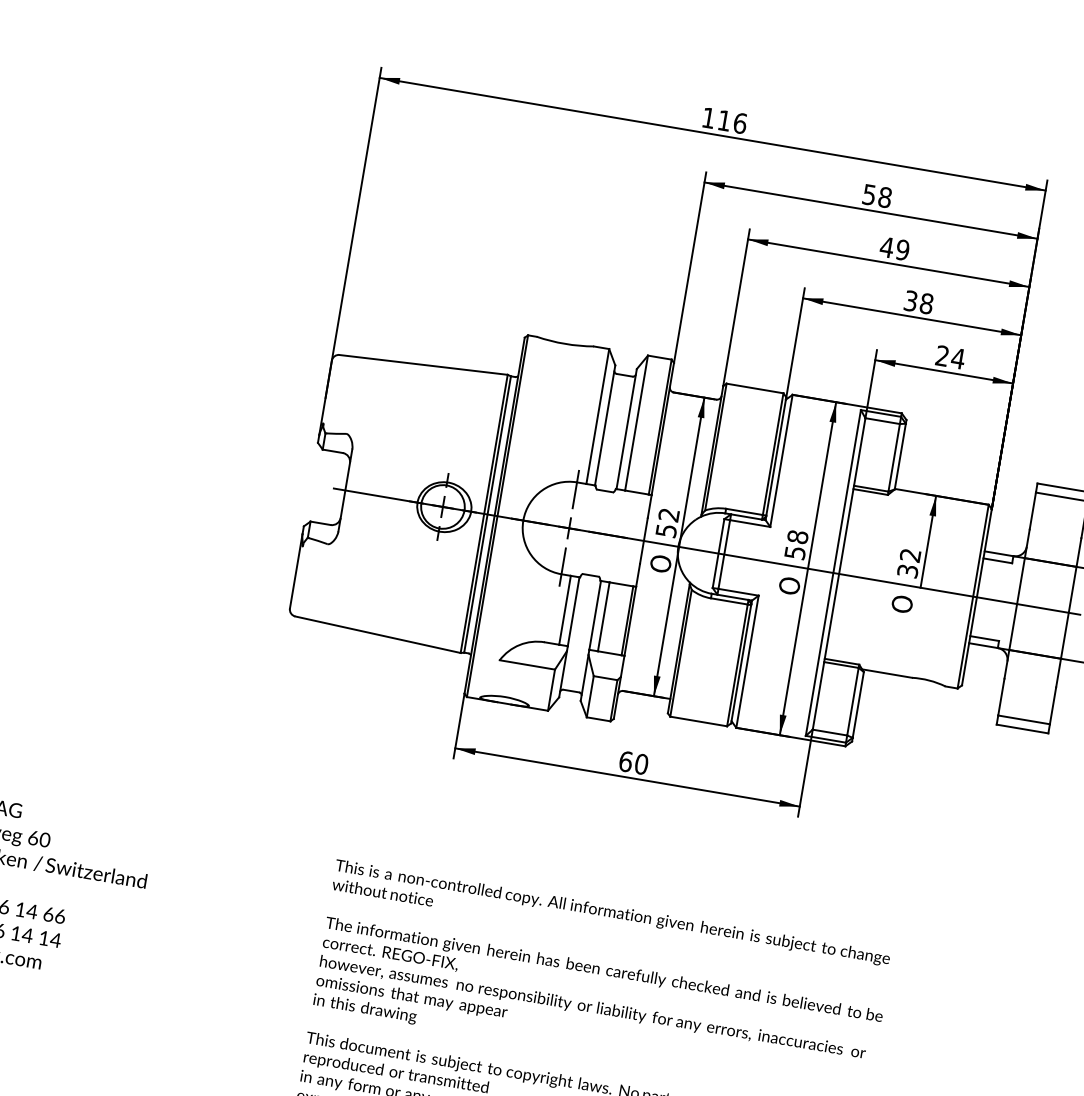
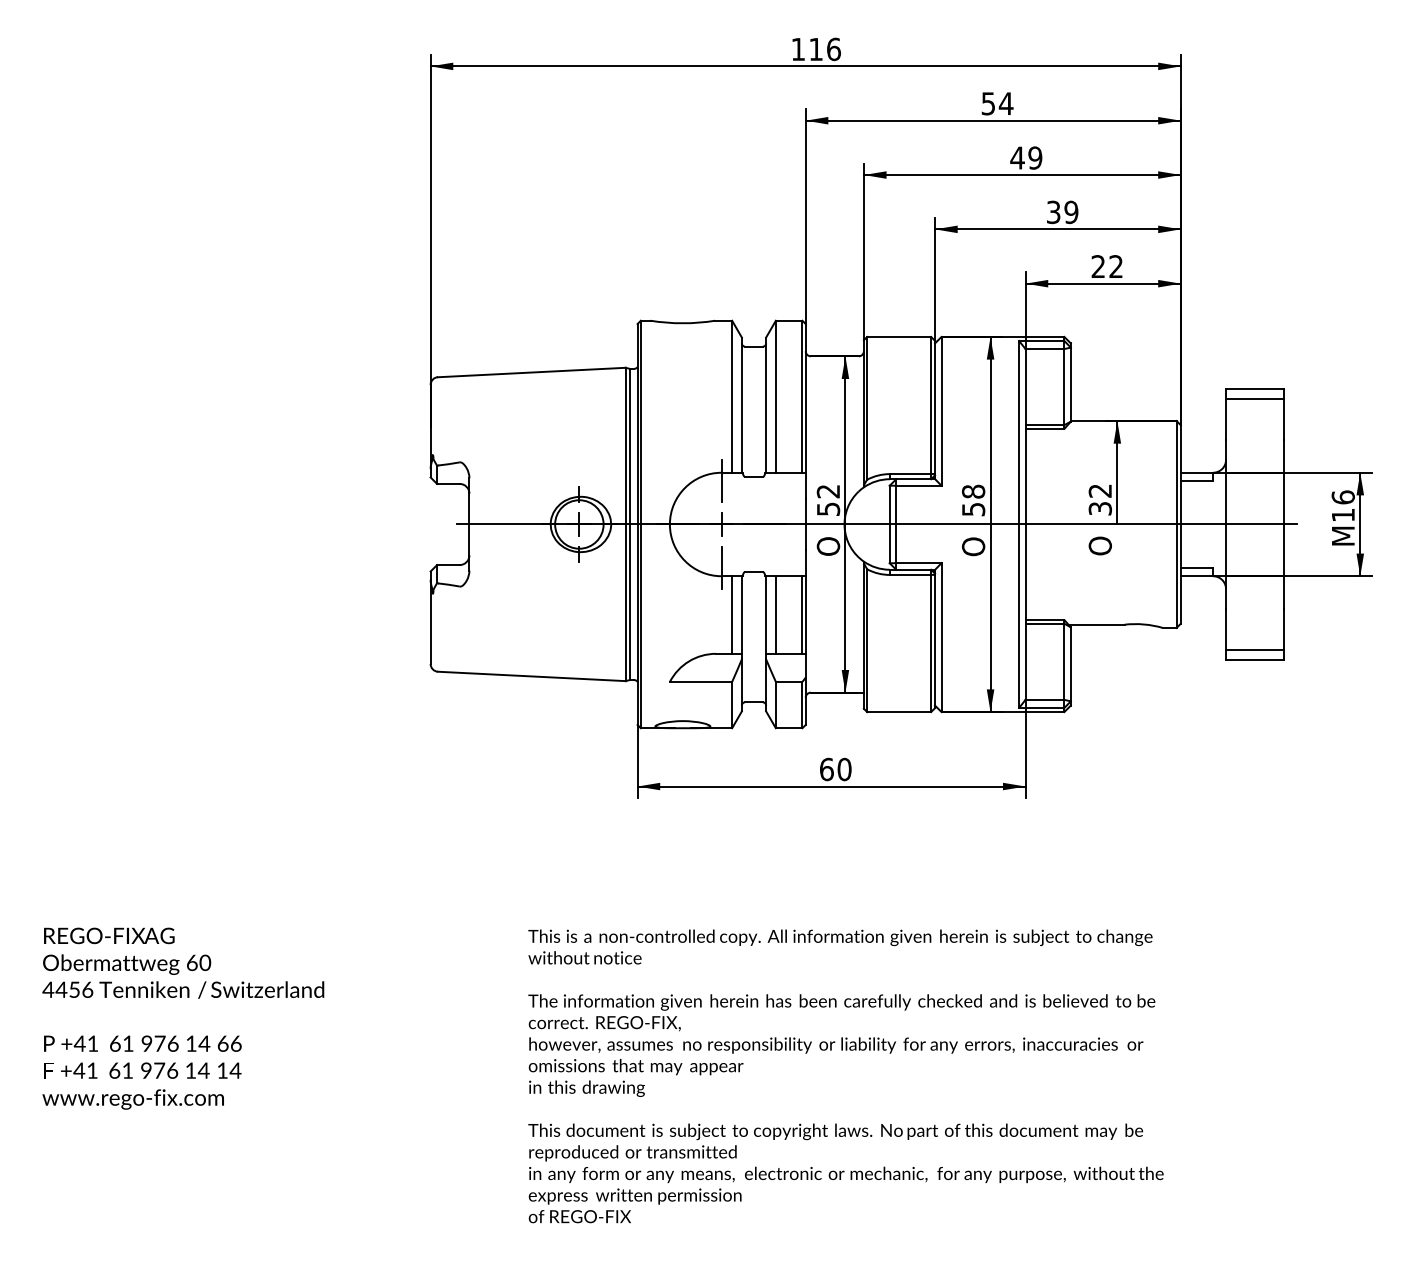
text: (884, 197) -> (1005, 103), 58 -> 54
text: (926, 303) -> (1071, 212), 38 -> 39
text: (957, 358) -> (1115, 266), 24 -> 22

